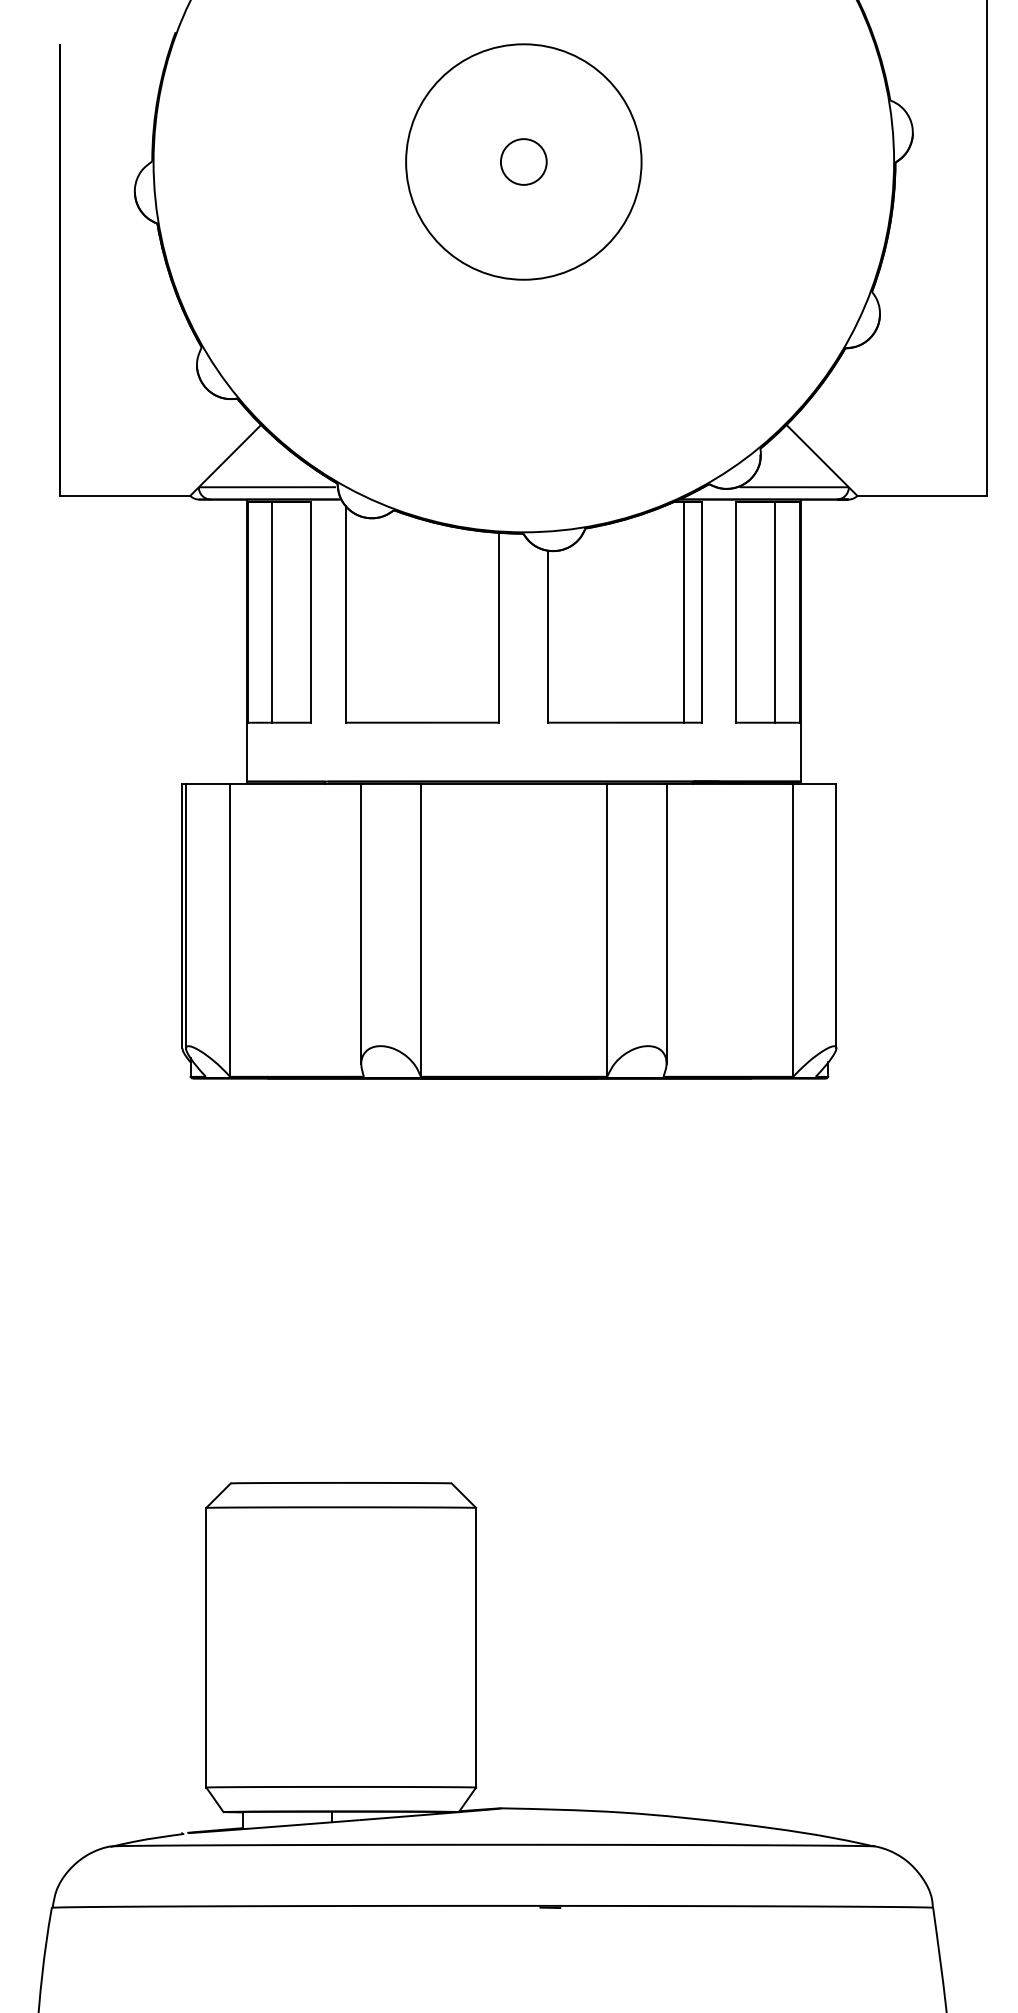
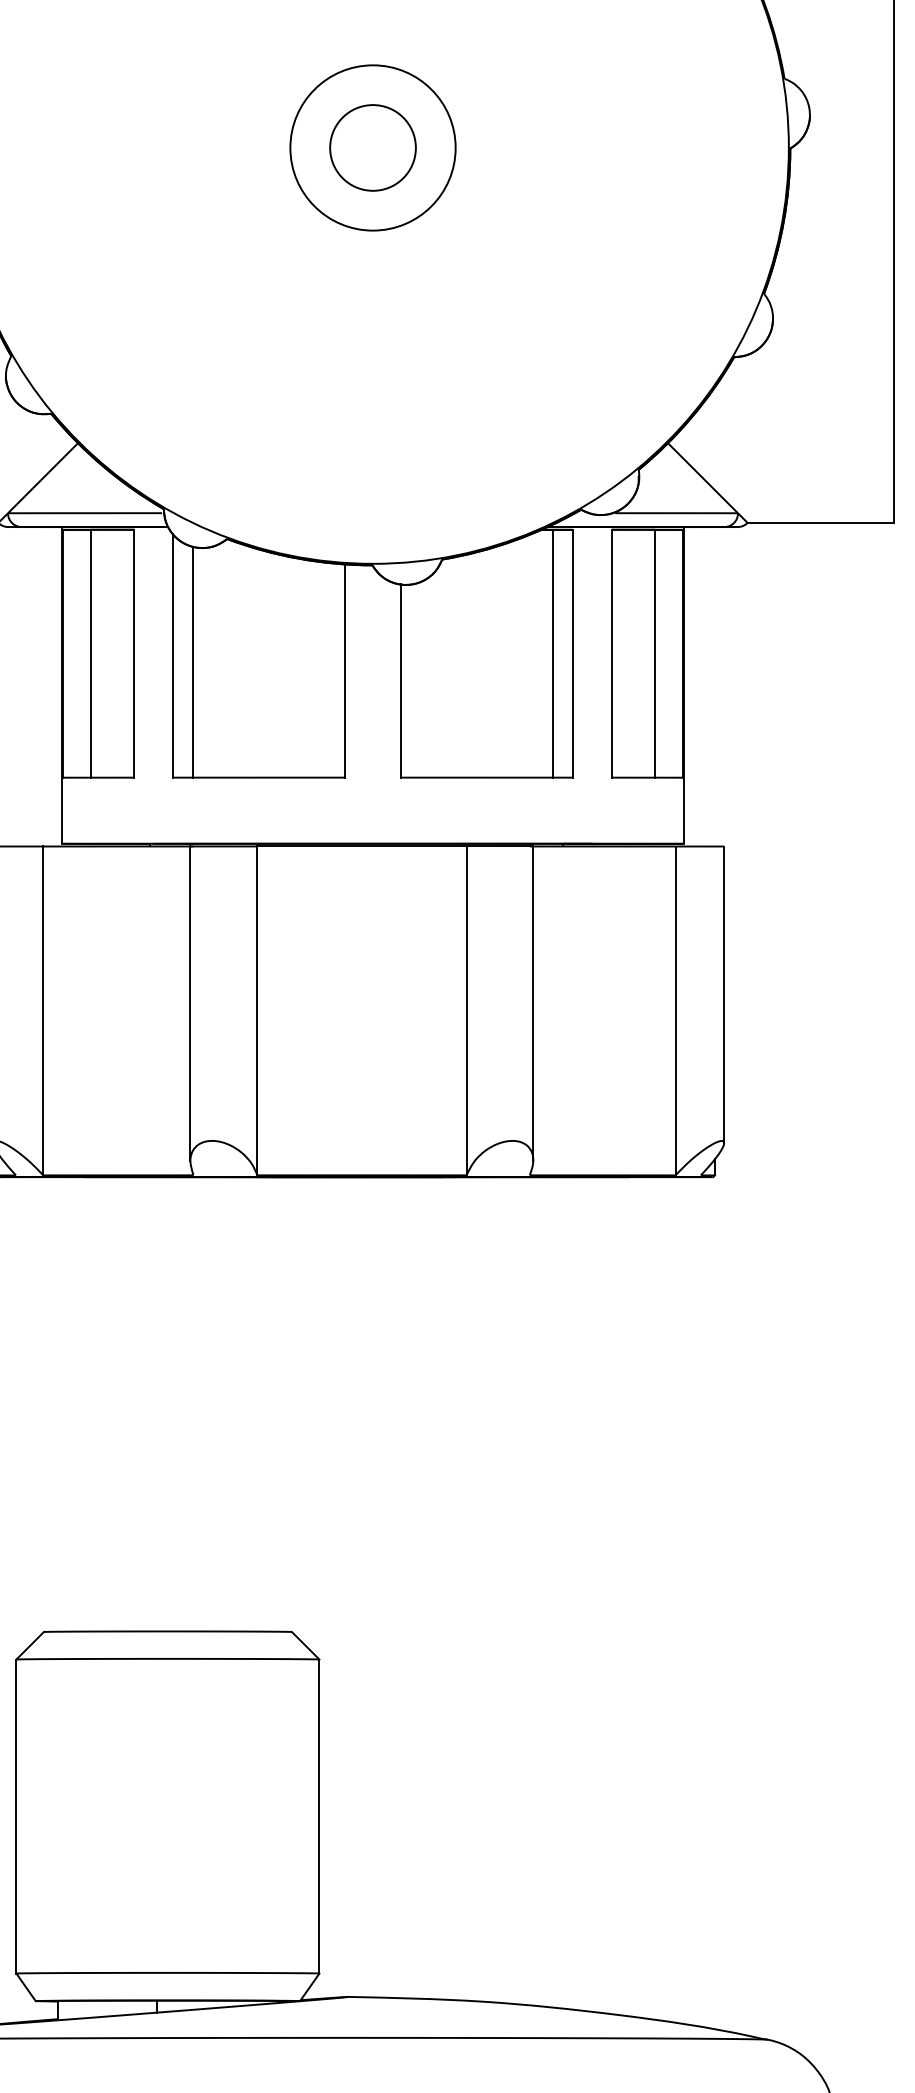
circle: (523, 161) -> (372, 147), size x0.62
circle: (523, 161) -> (372, 147), size x1.67
line: (363, 619) -> (192, 661), added

